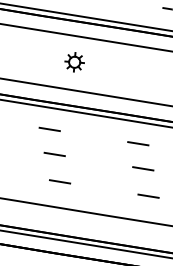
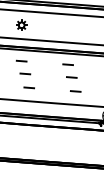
part: (74, 60) -> (21, 24), moved

